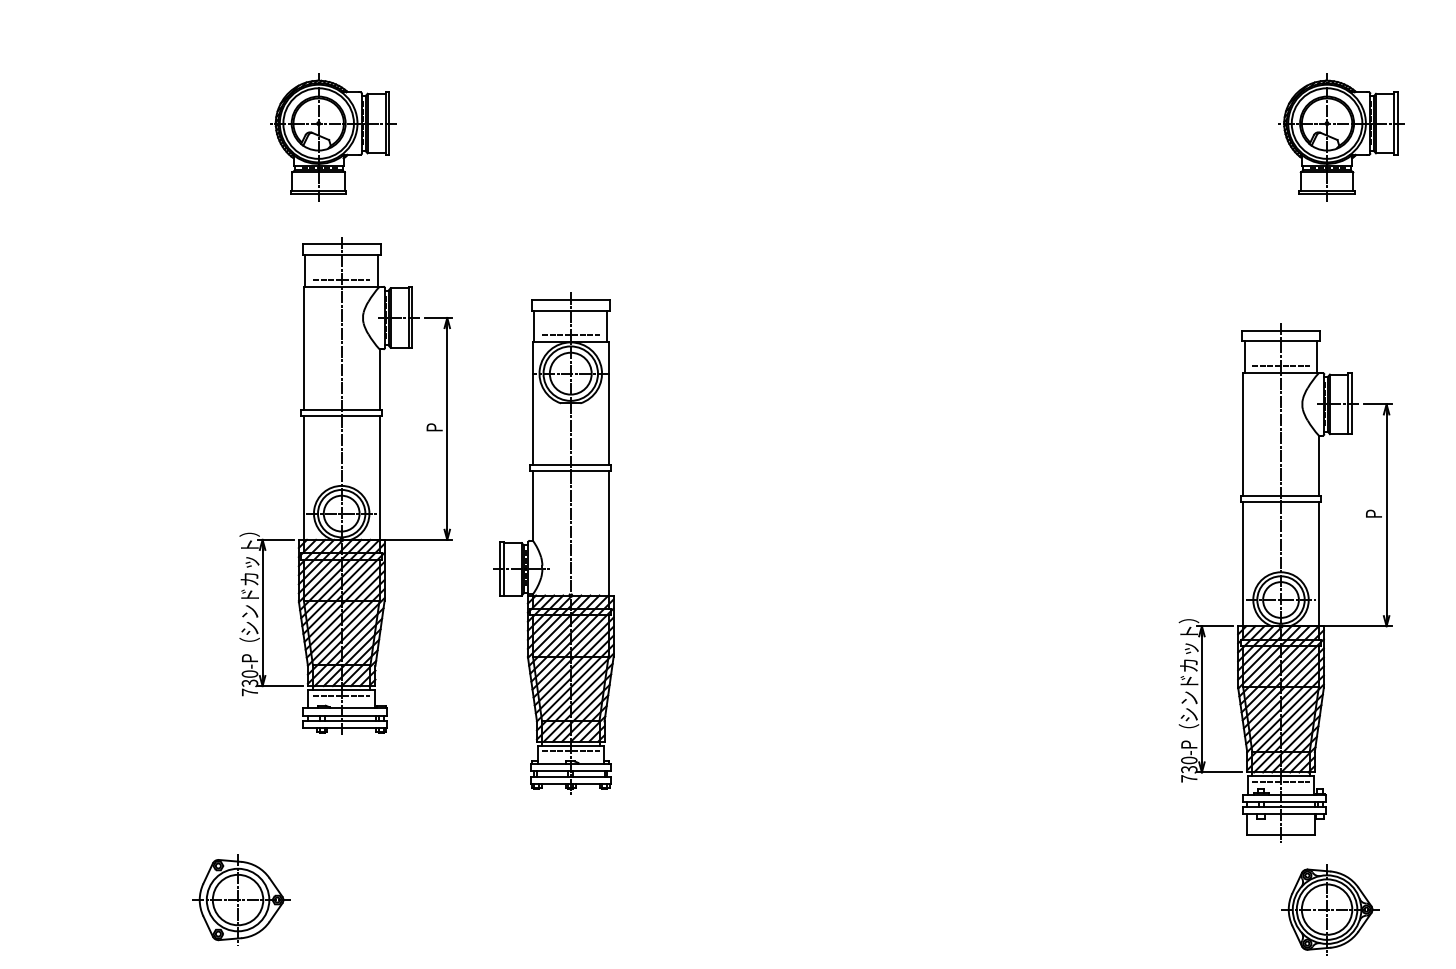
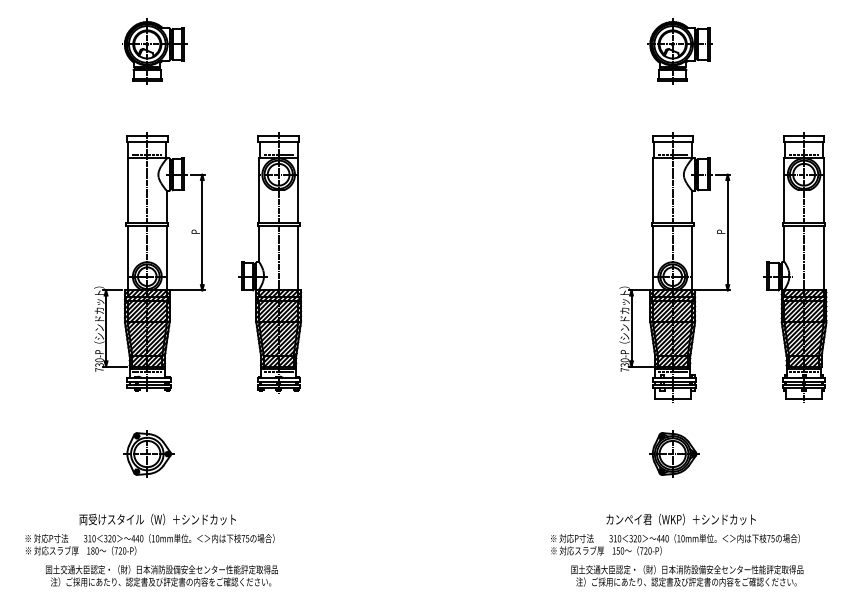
part: (345, 484) -> (149, 261), moved
part: (1284, 582) -> (674, 267), moved
part: (240, 899) -> (148, 453), moved

